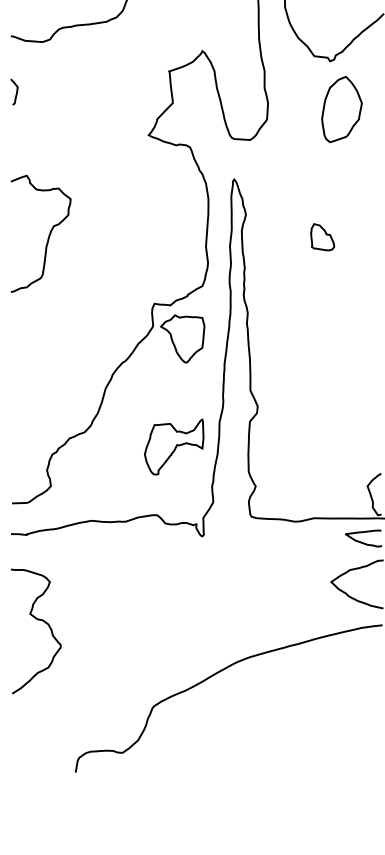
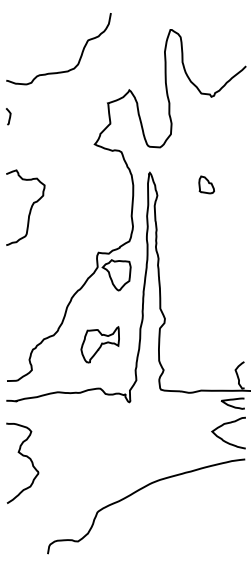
part: (341, 109) -> (218, 127), removed
part: (322, 236) -> (206, 184), moved
part: (173, 446) -> (99, 344), moved

